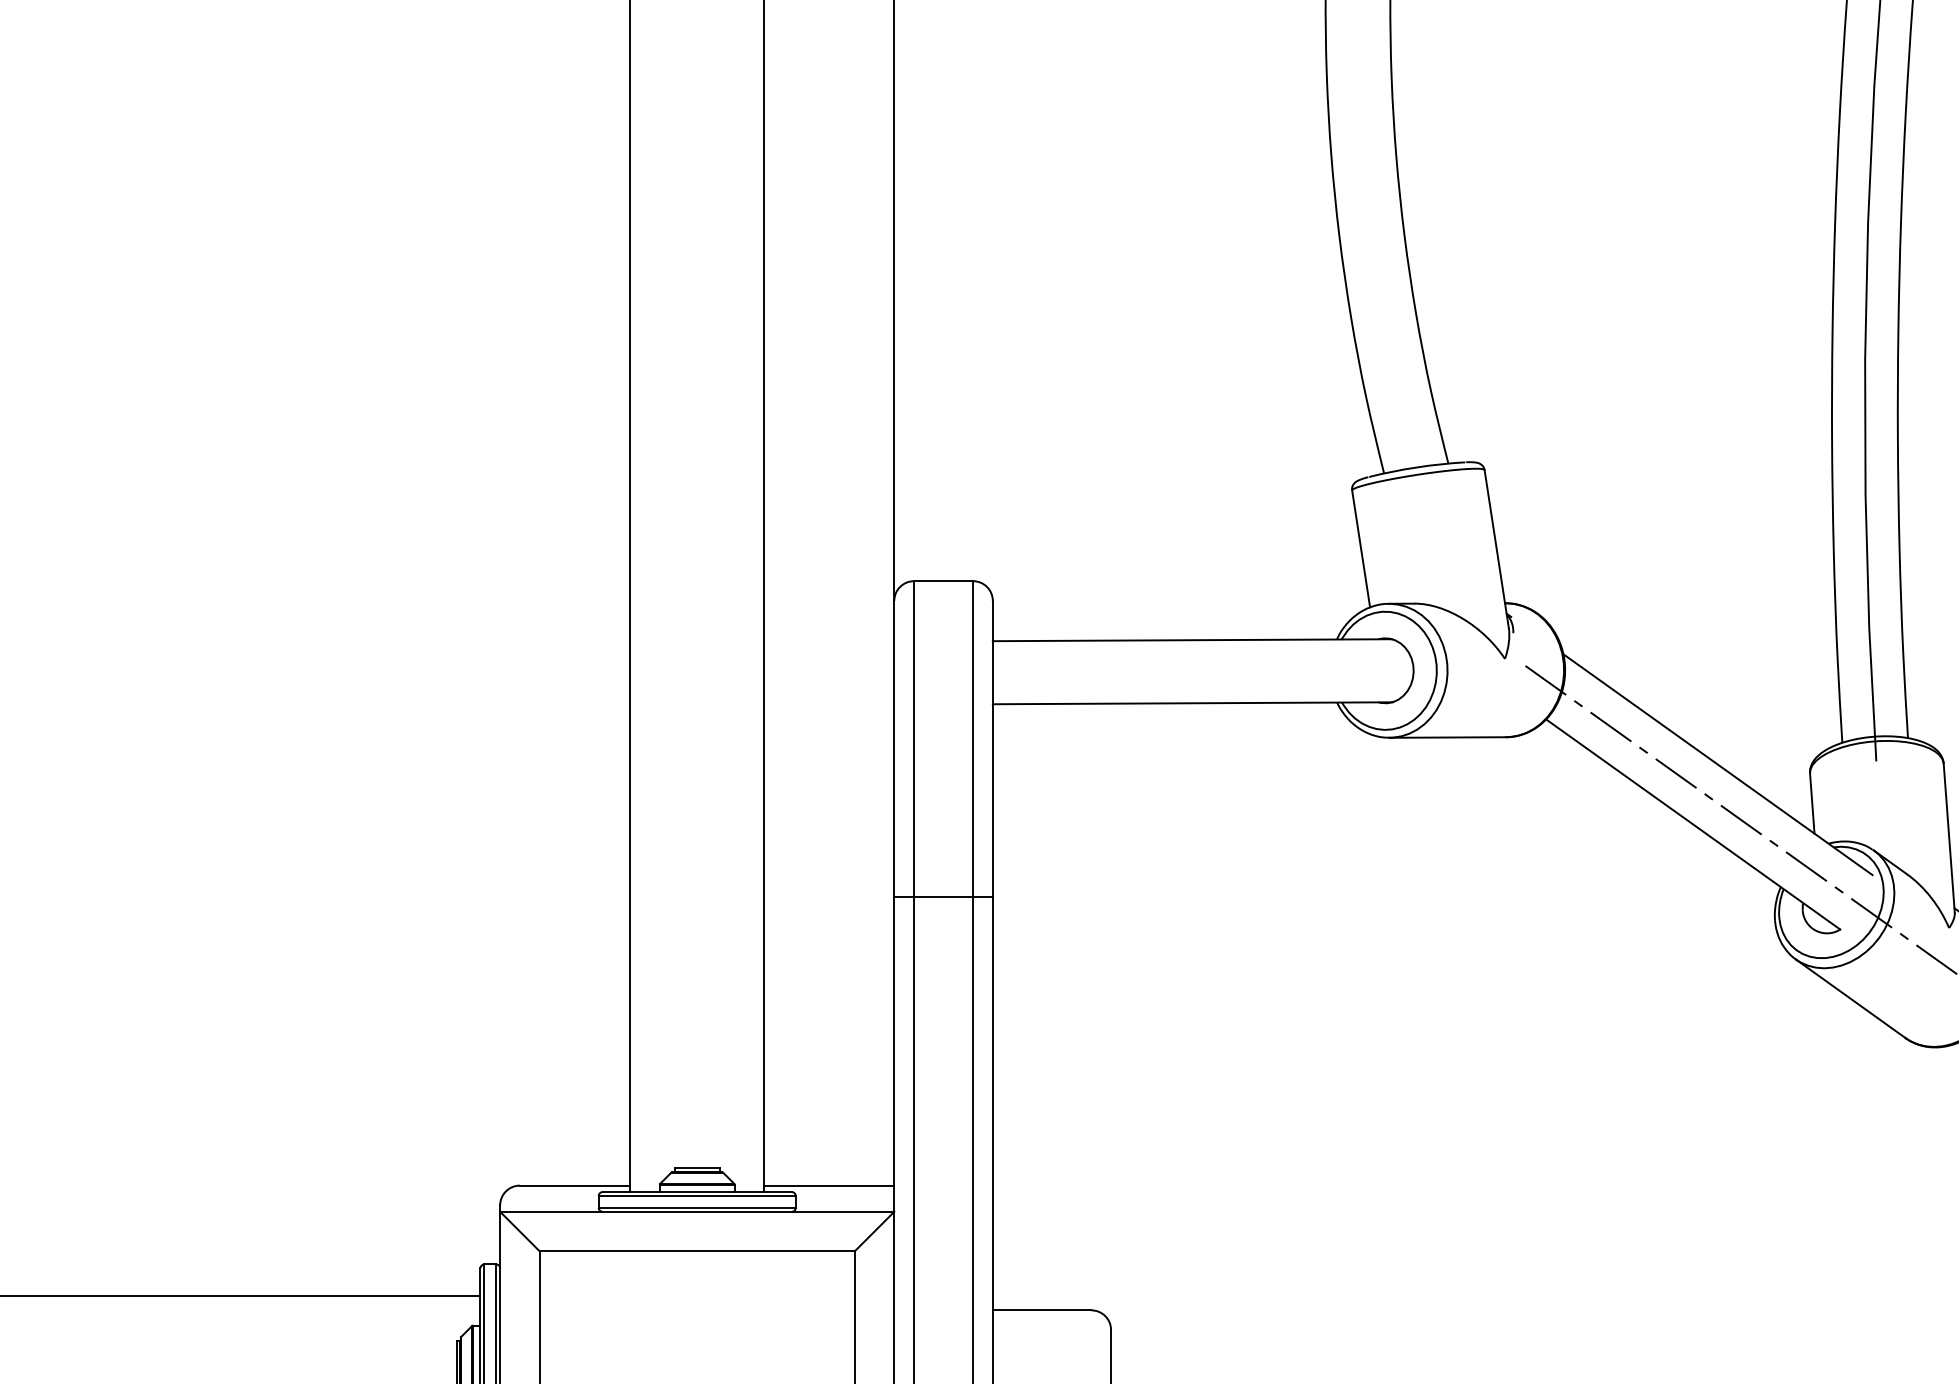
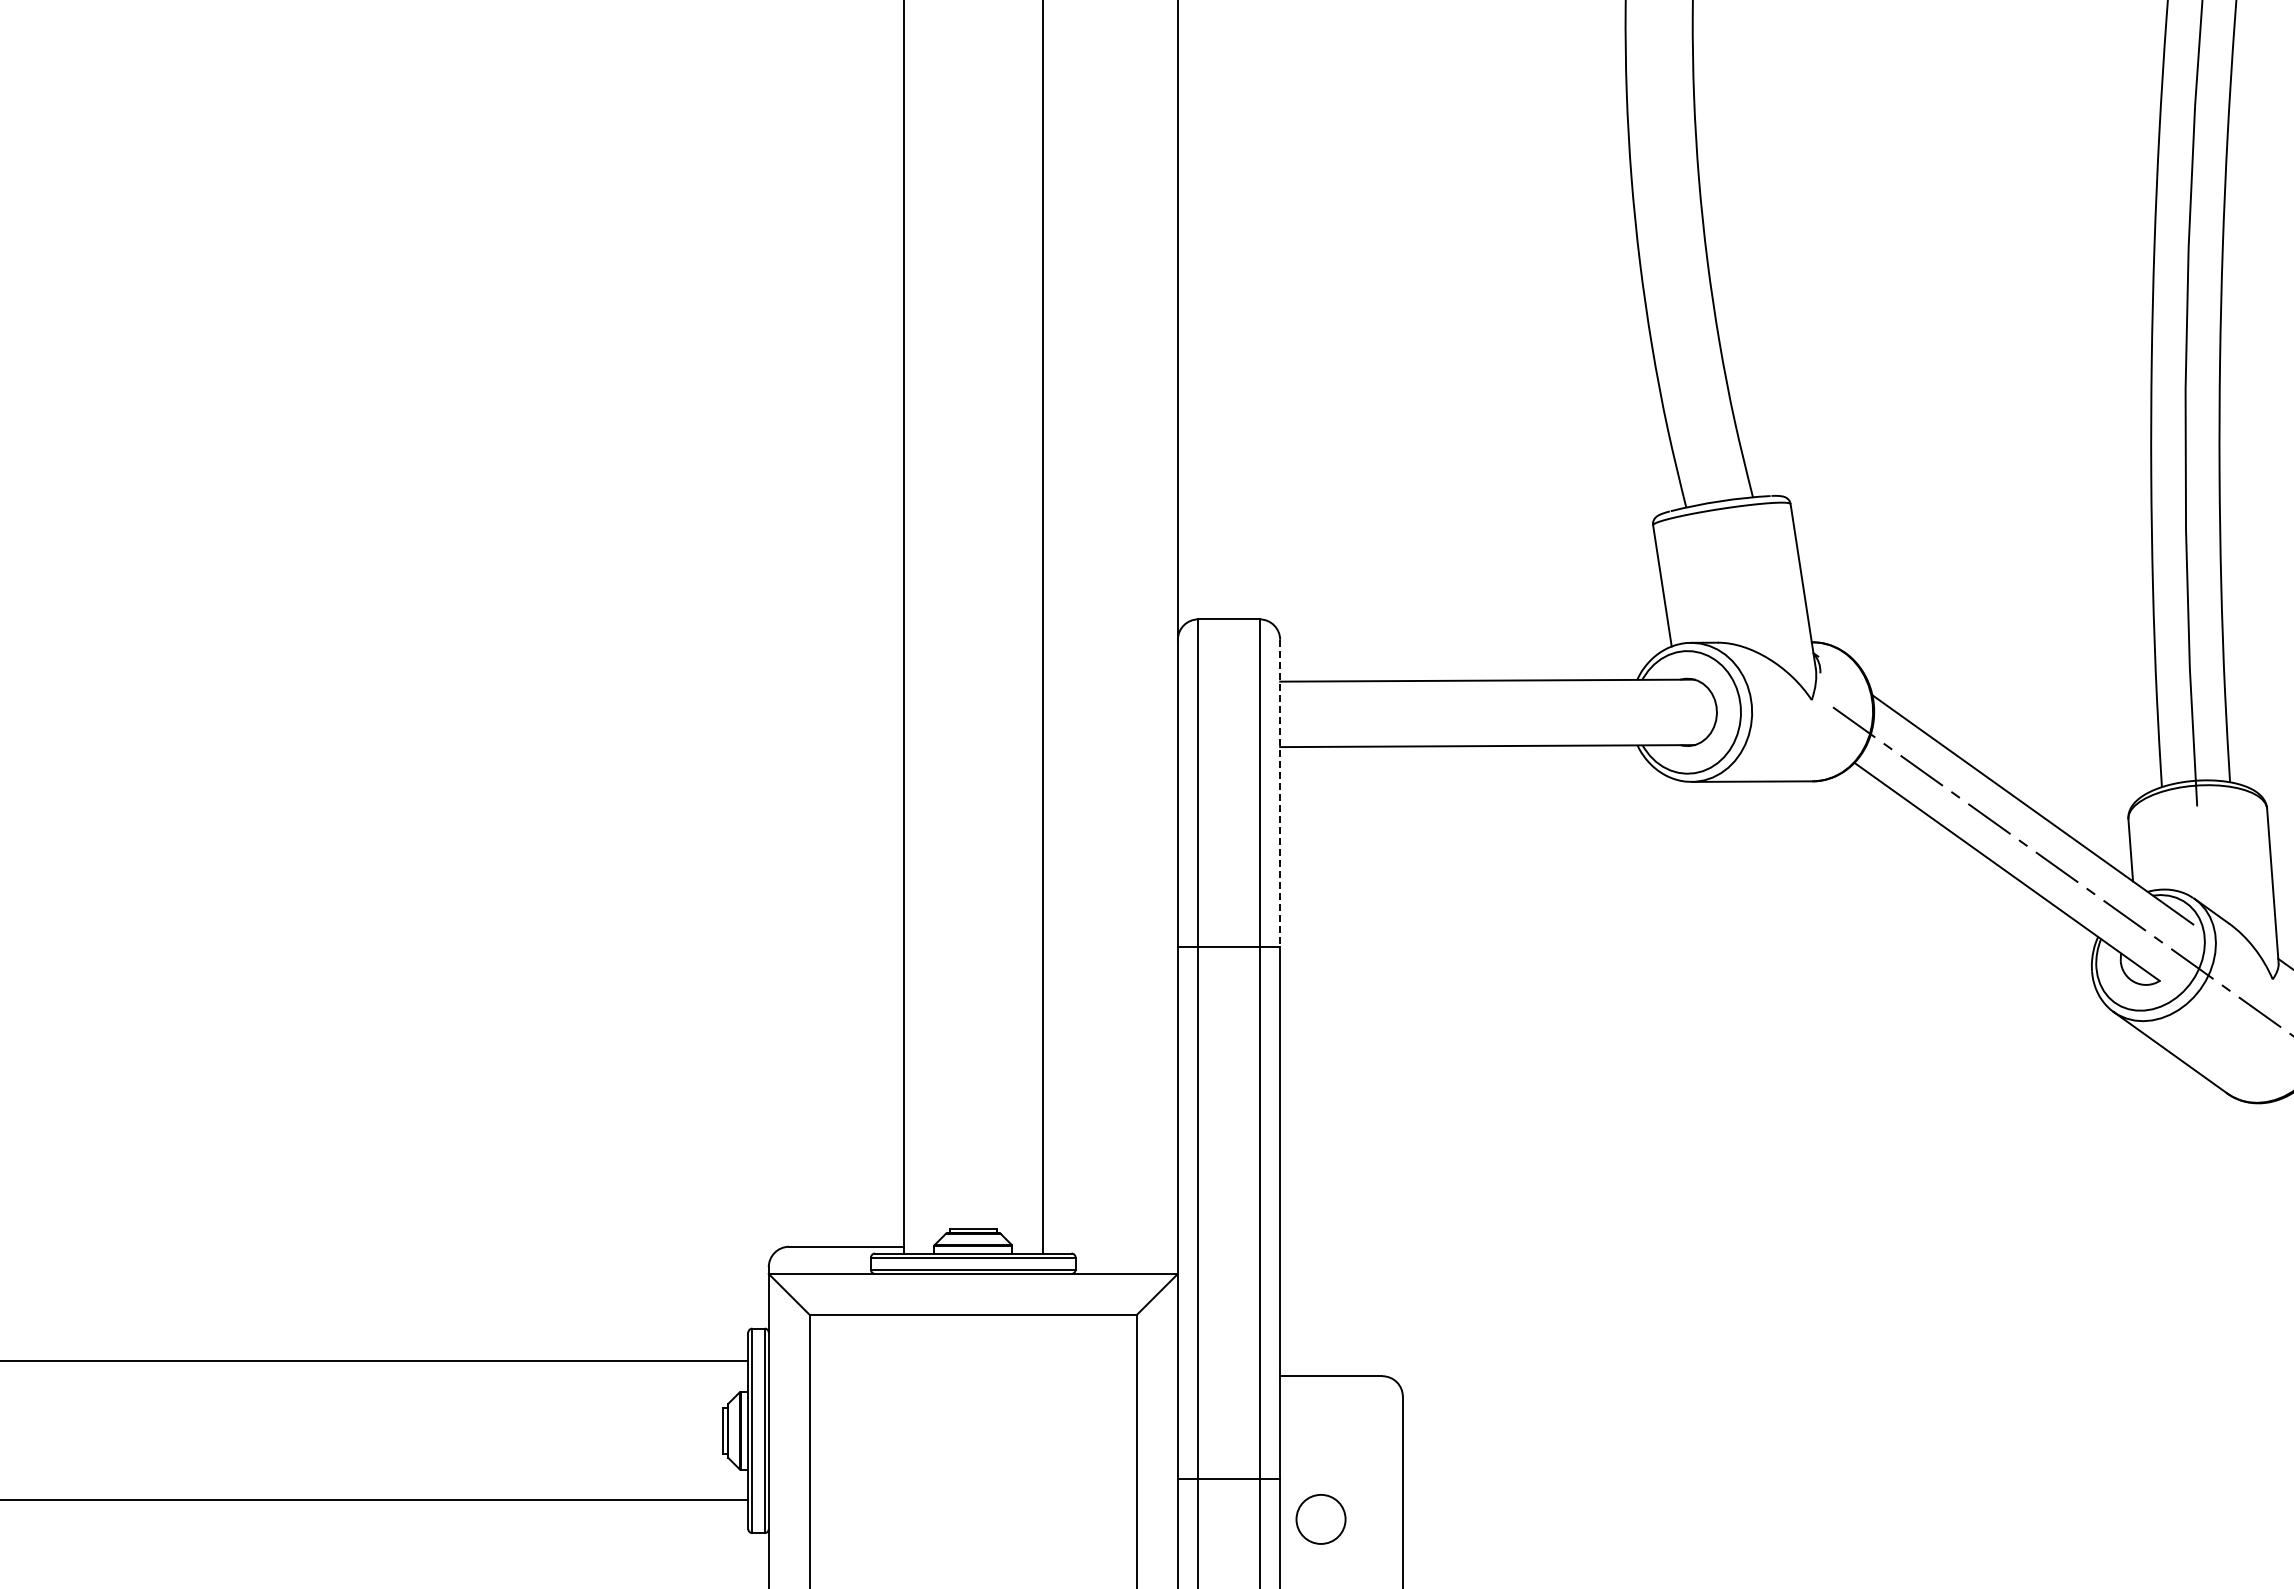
line: (993, 748) -> (1280, 793), solid -> dashed
line: (828, 1185) -> (1109, 1246), removed

